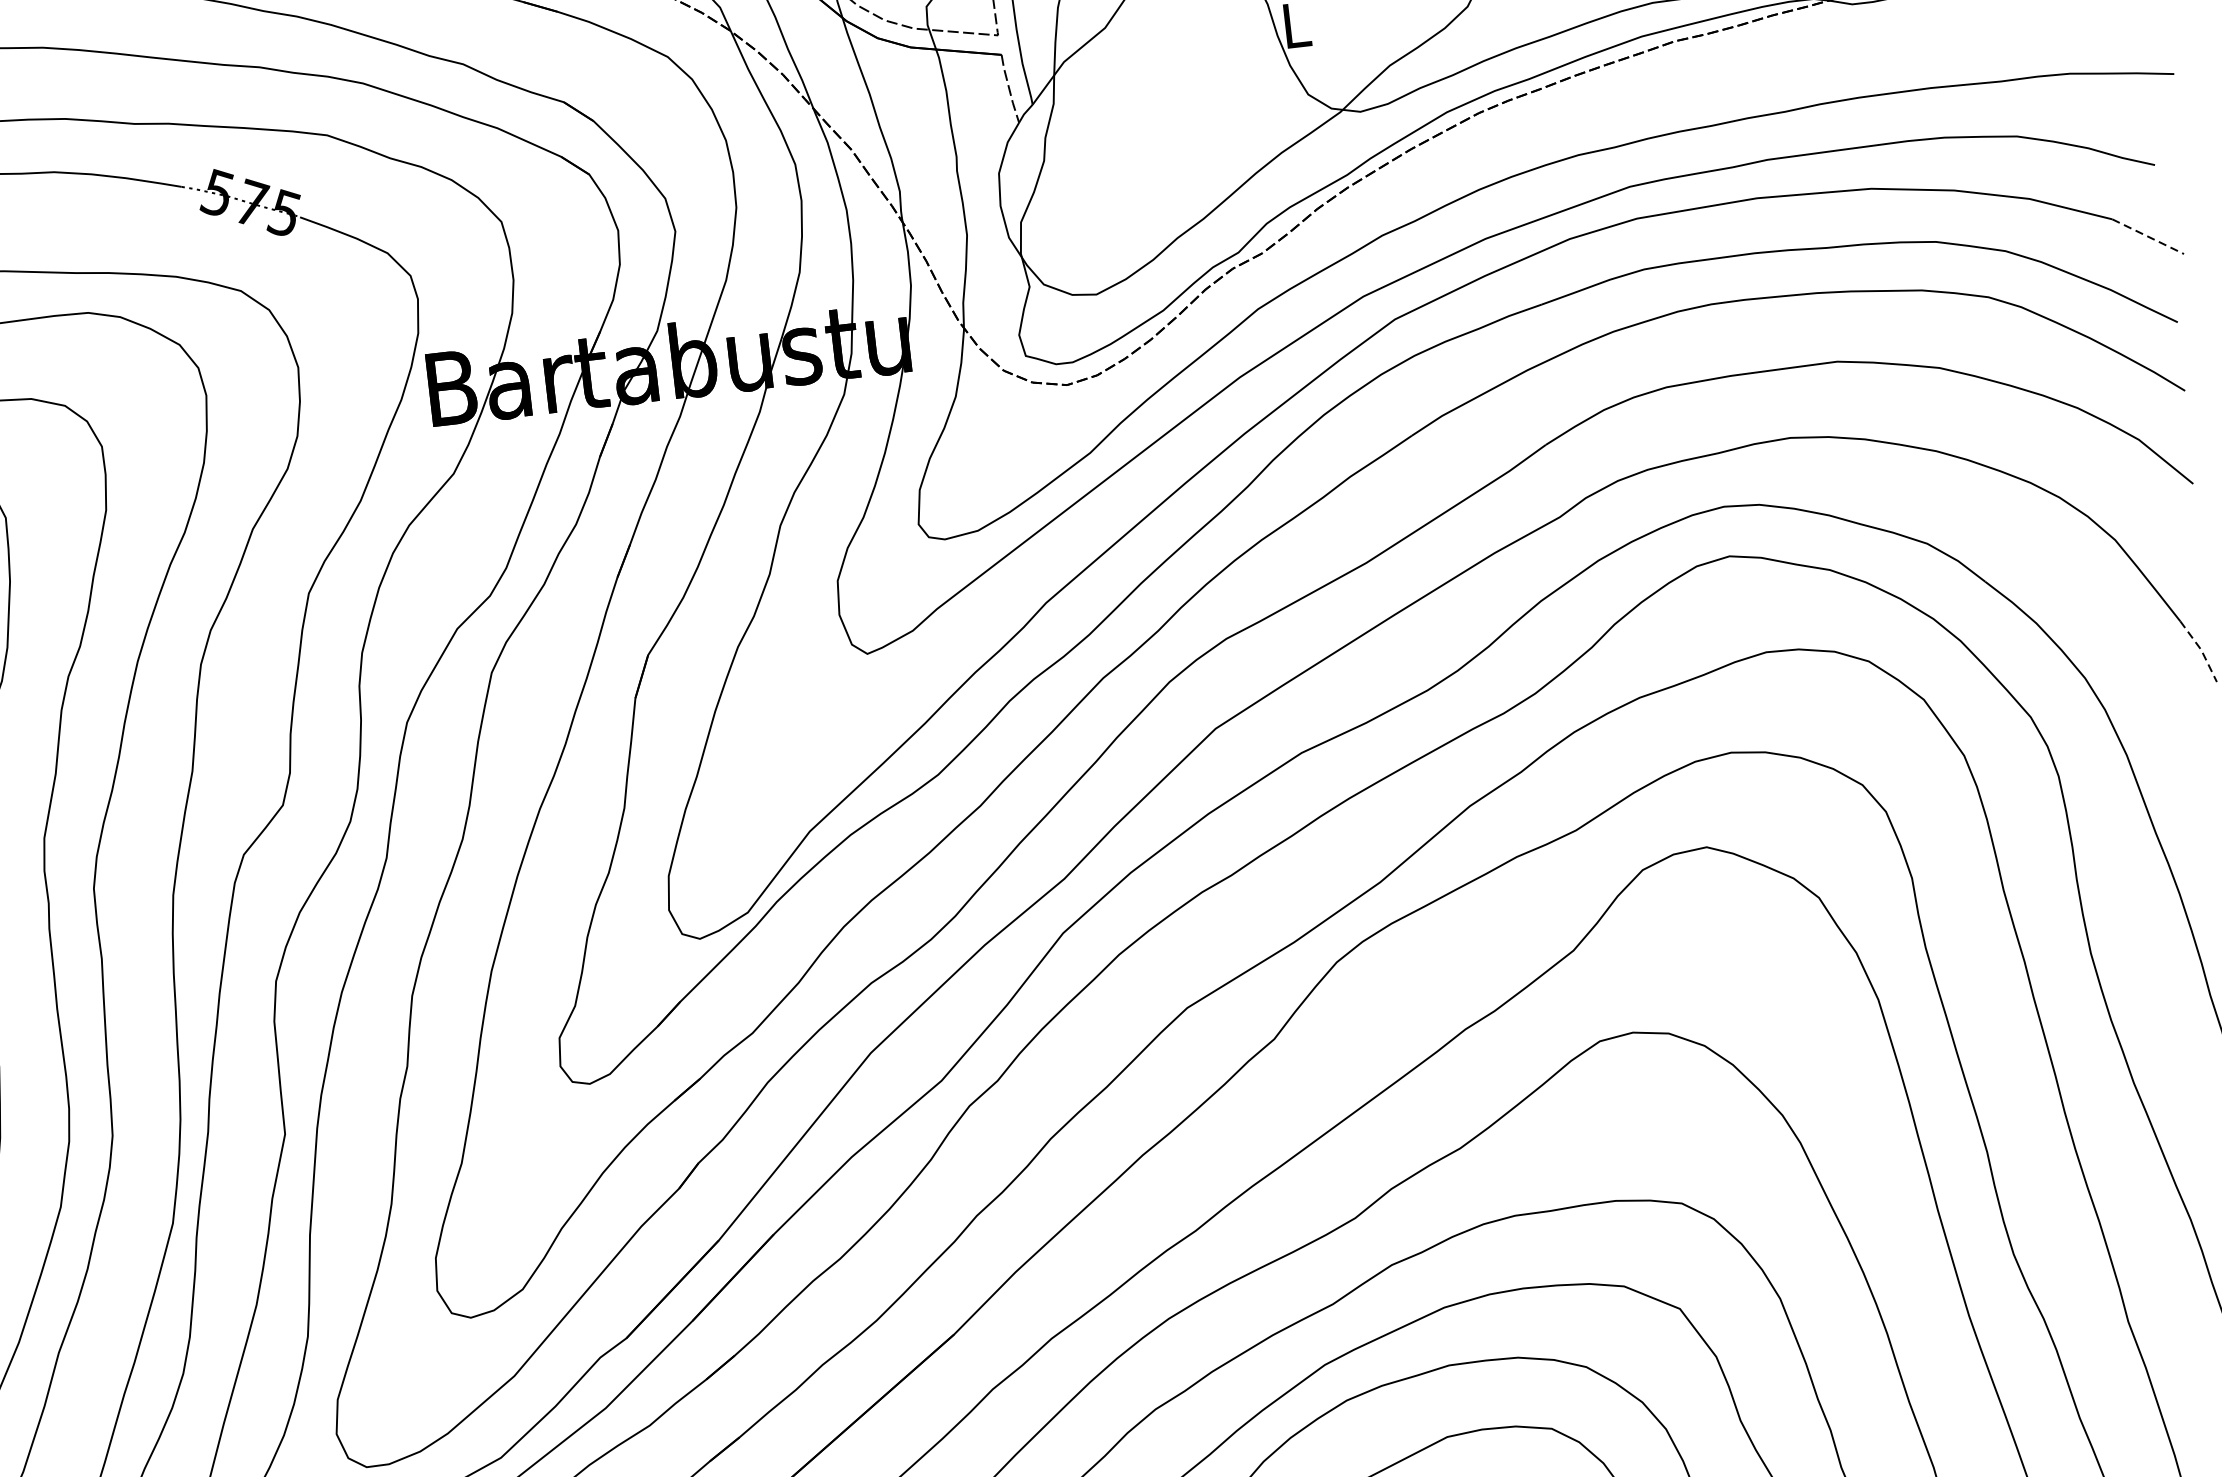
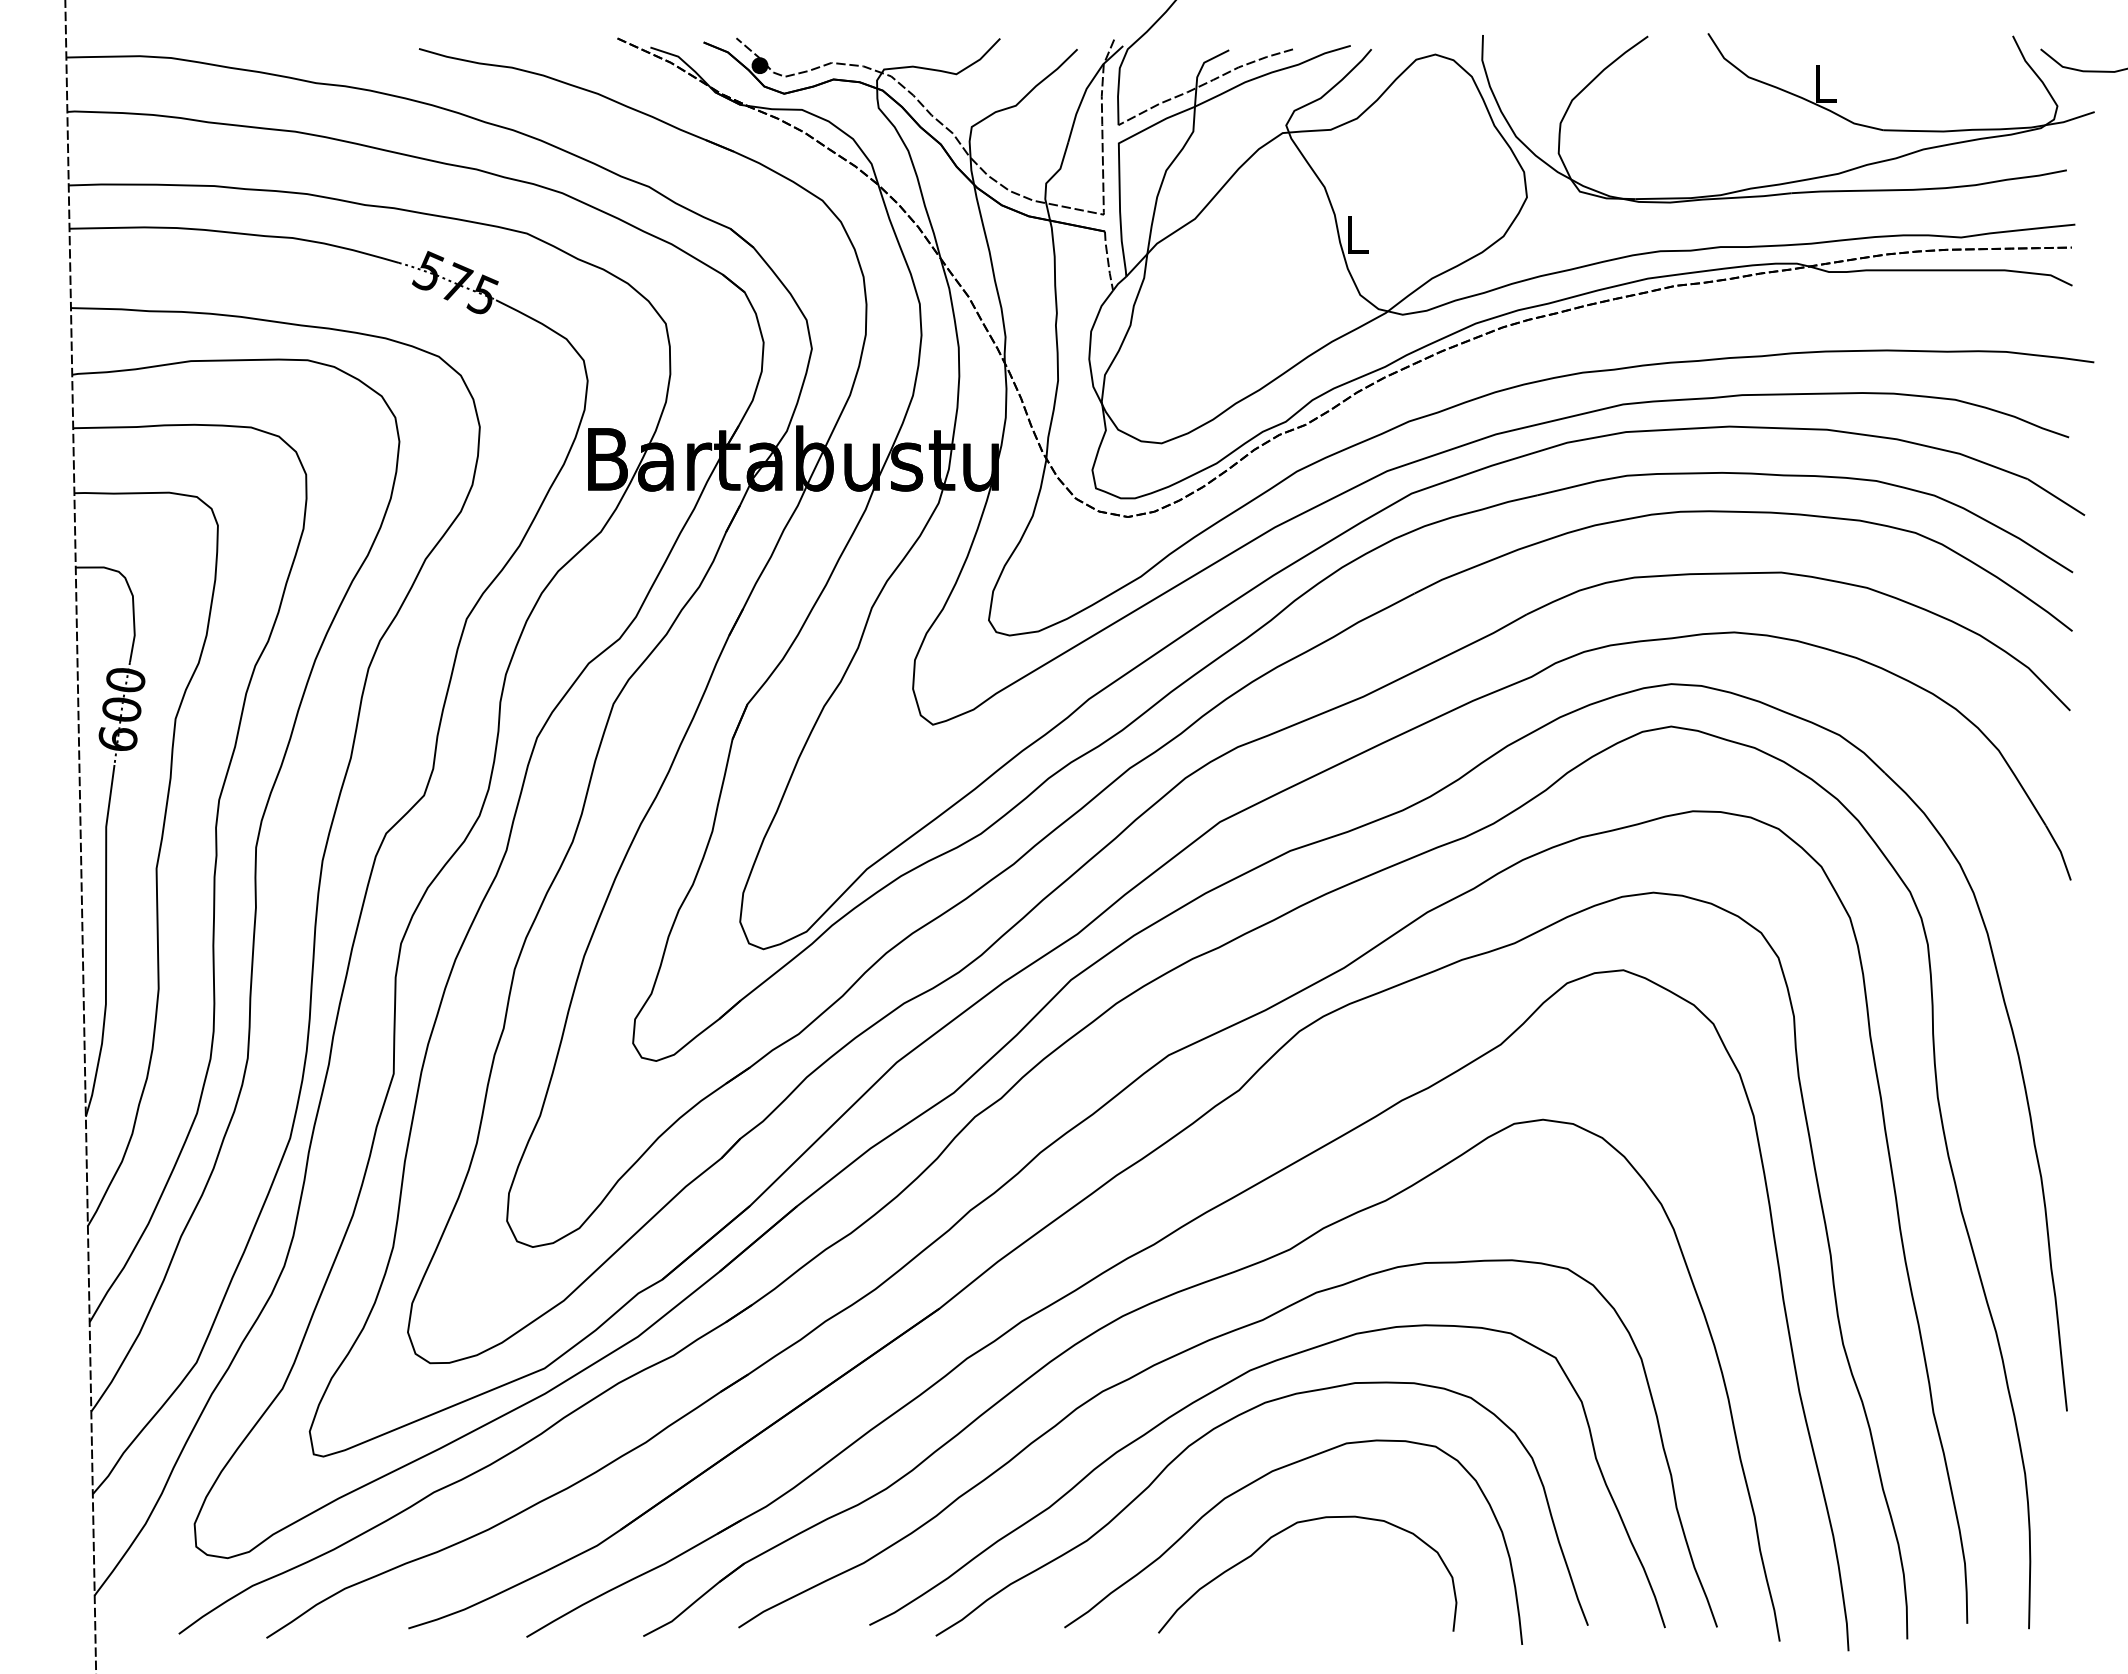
line: (2148, 236) -> (2056, 497), dashed -> solid
line: (2200, 649) -> (2060, 851), dashed -> solid

